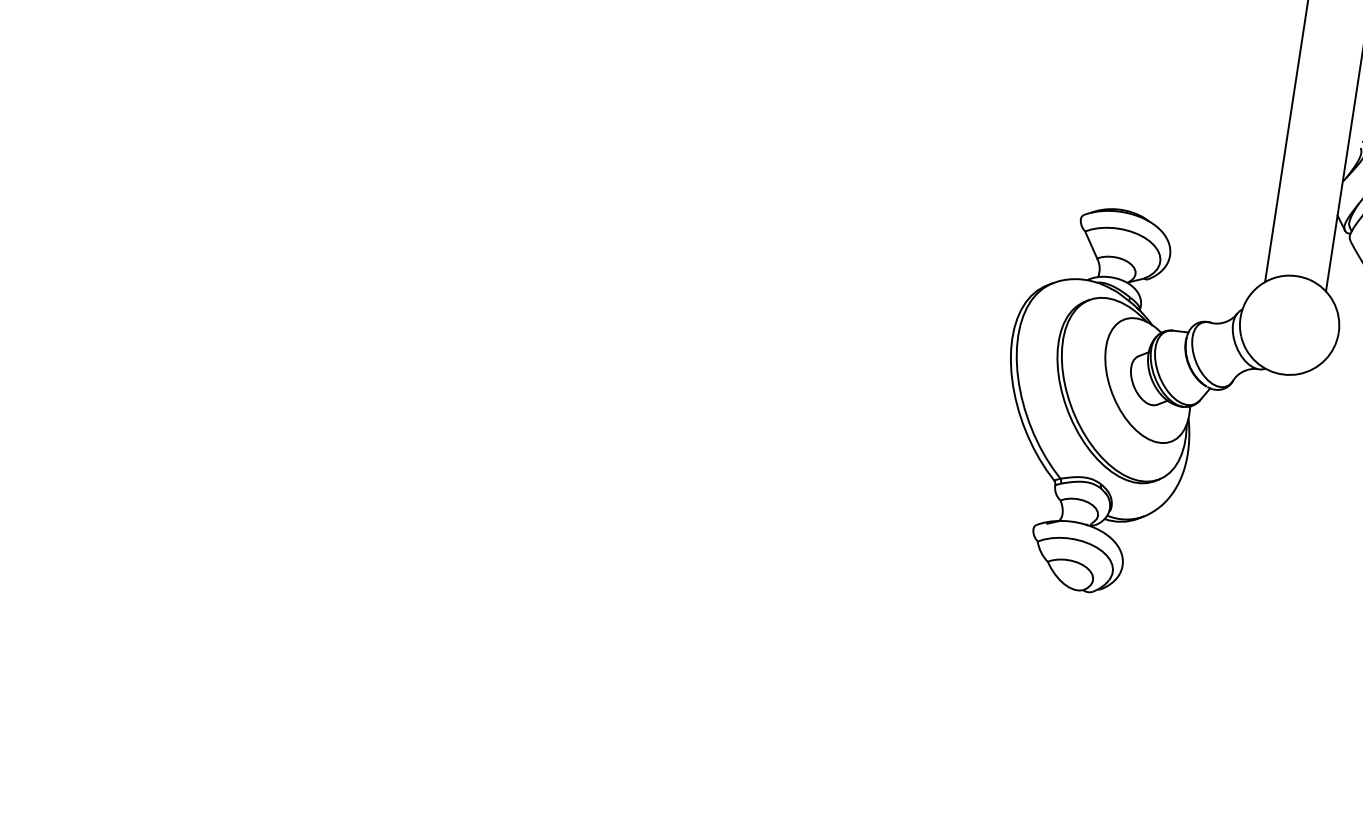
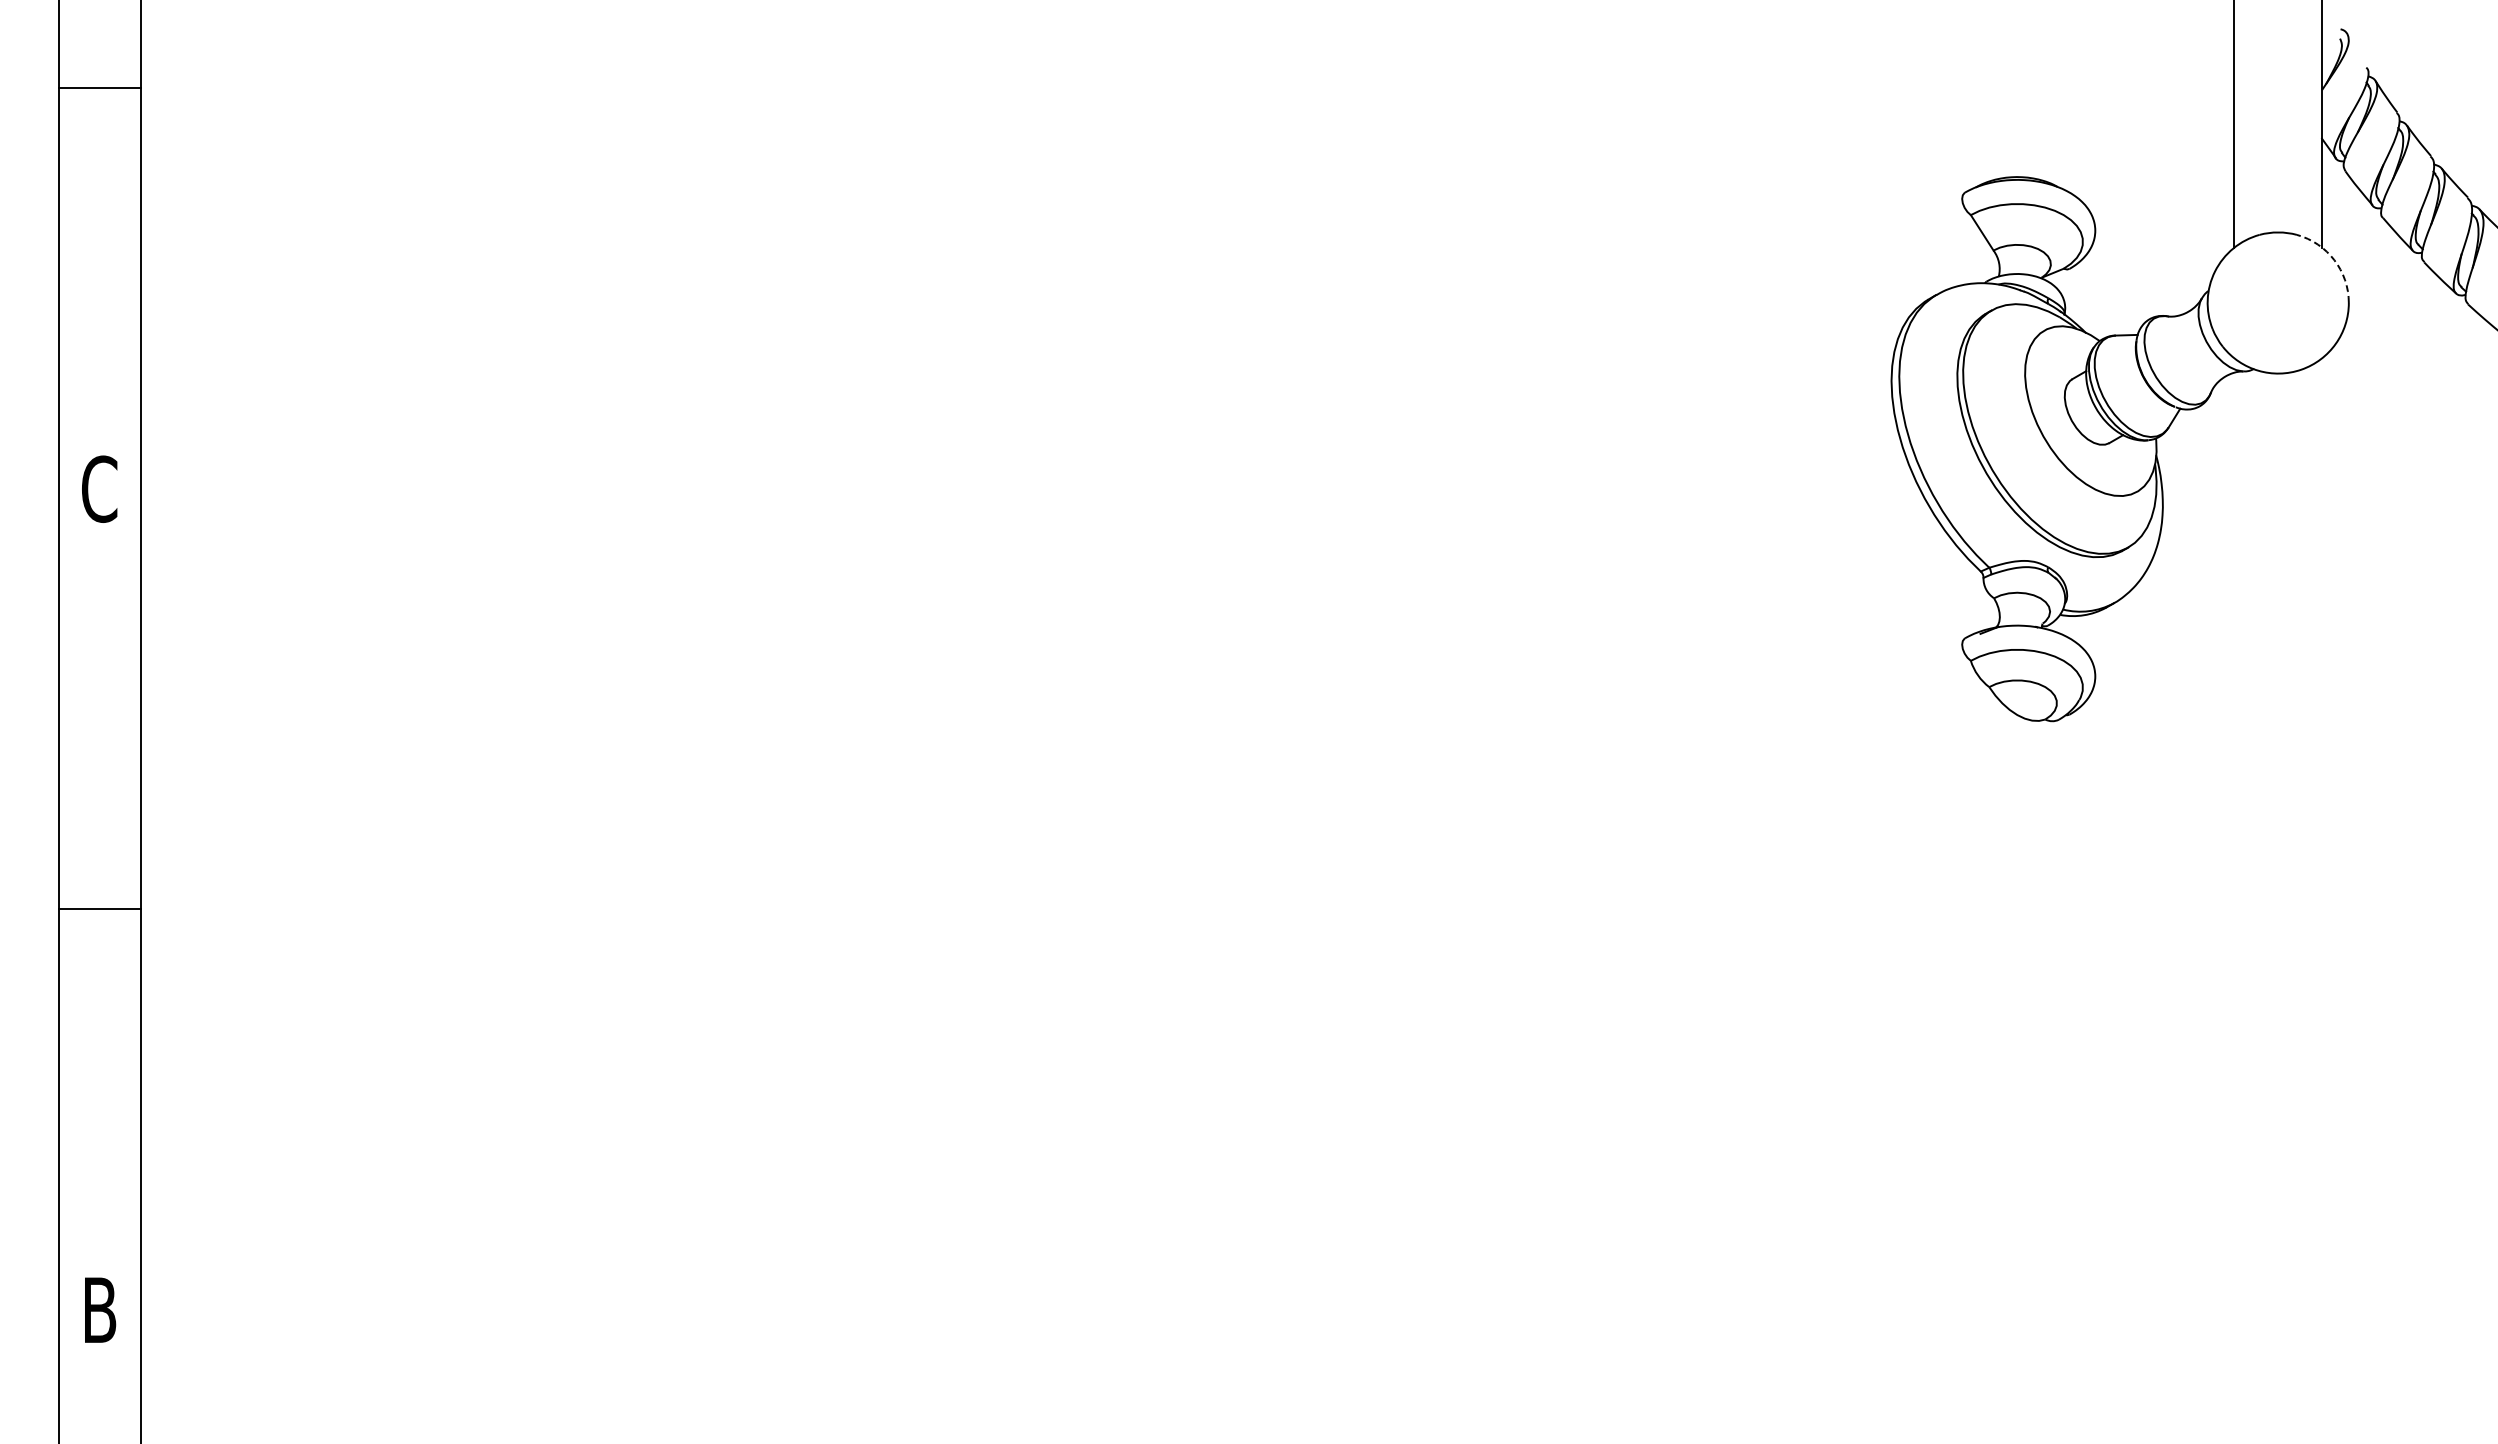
arc: (1333, 301) -> (2334, 260), solid -> dashed

